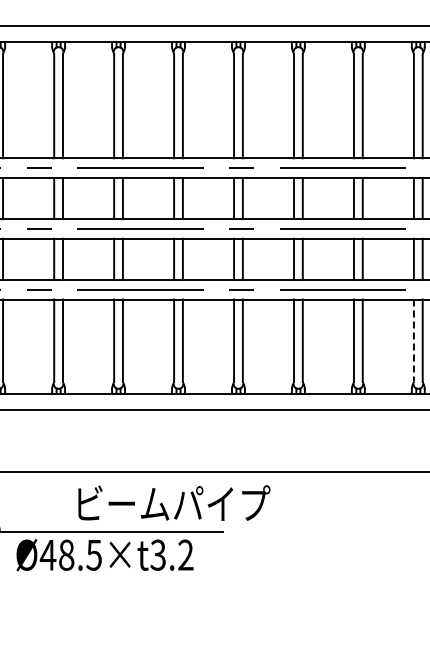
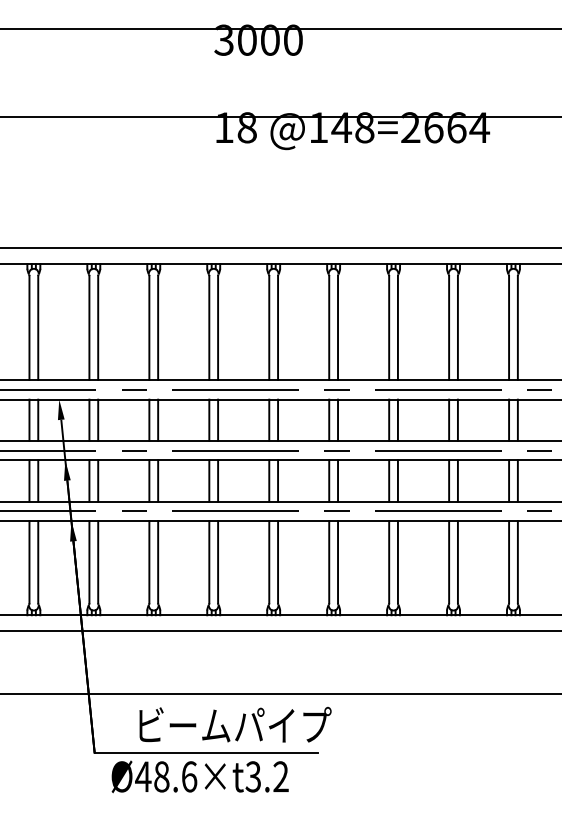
line: (414, 340) -> (509, 562), dashed -> solid
text: (174, 502) -> (235, 724), moved
text: (94, 554) -> (189, 776), Ø48.5×t3.2 -> Ø48.6×t3.2

